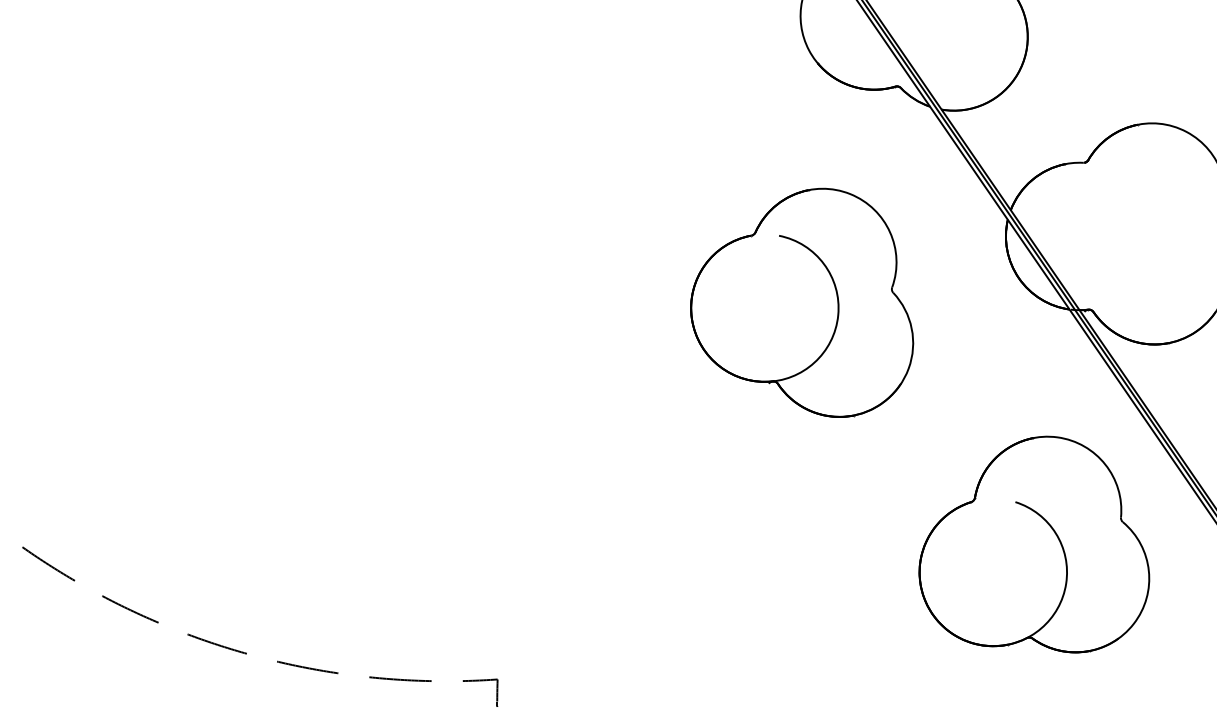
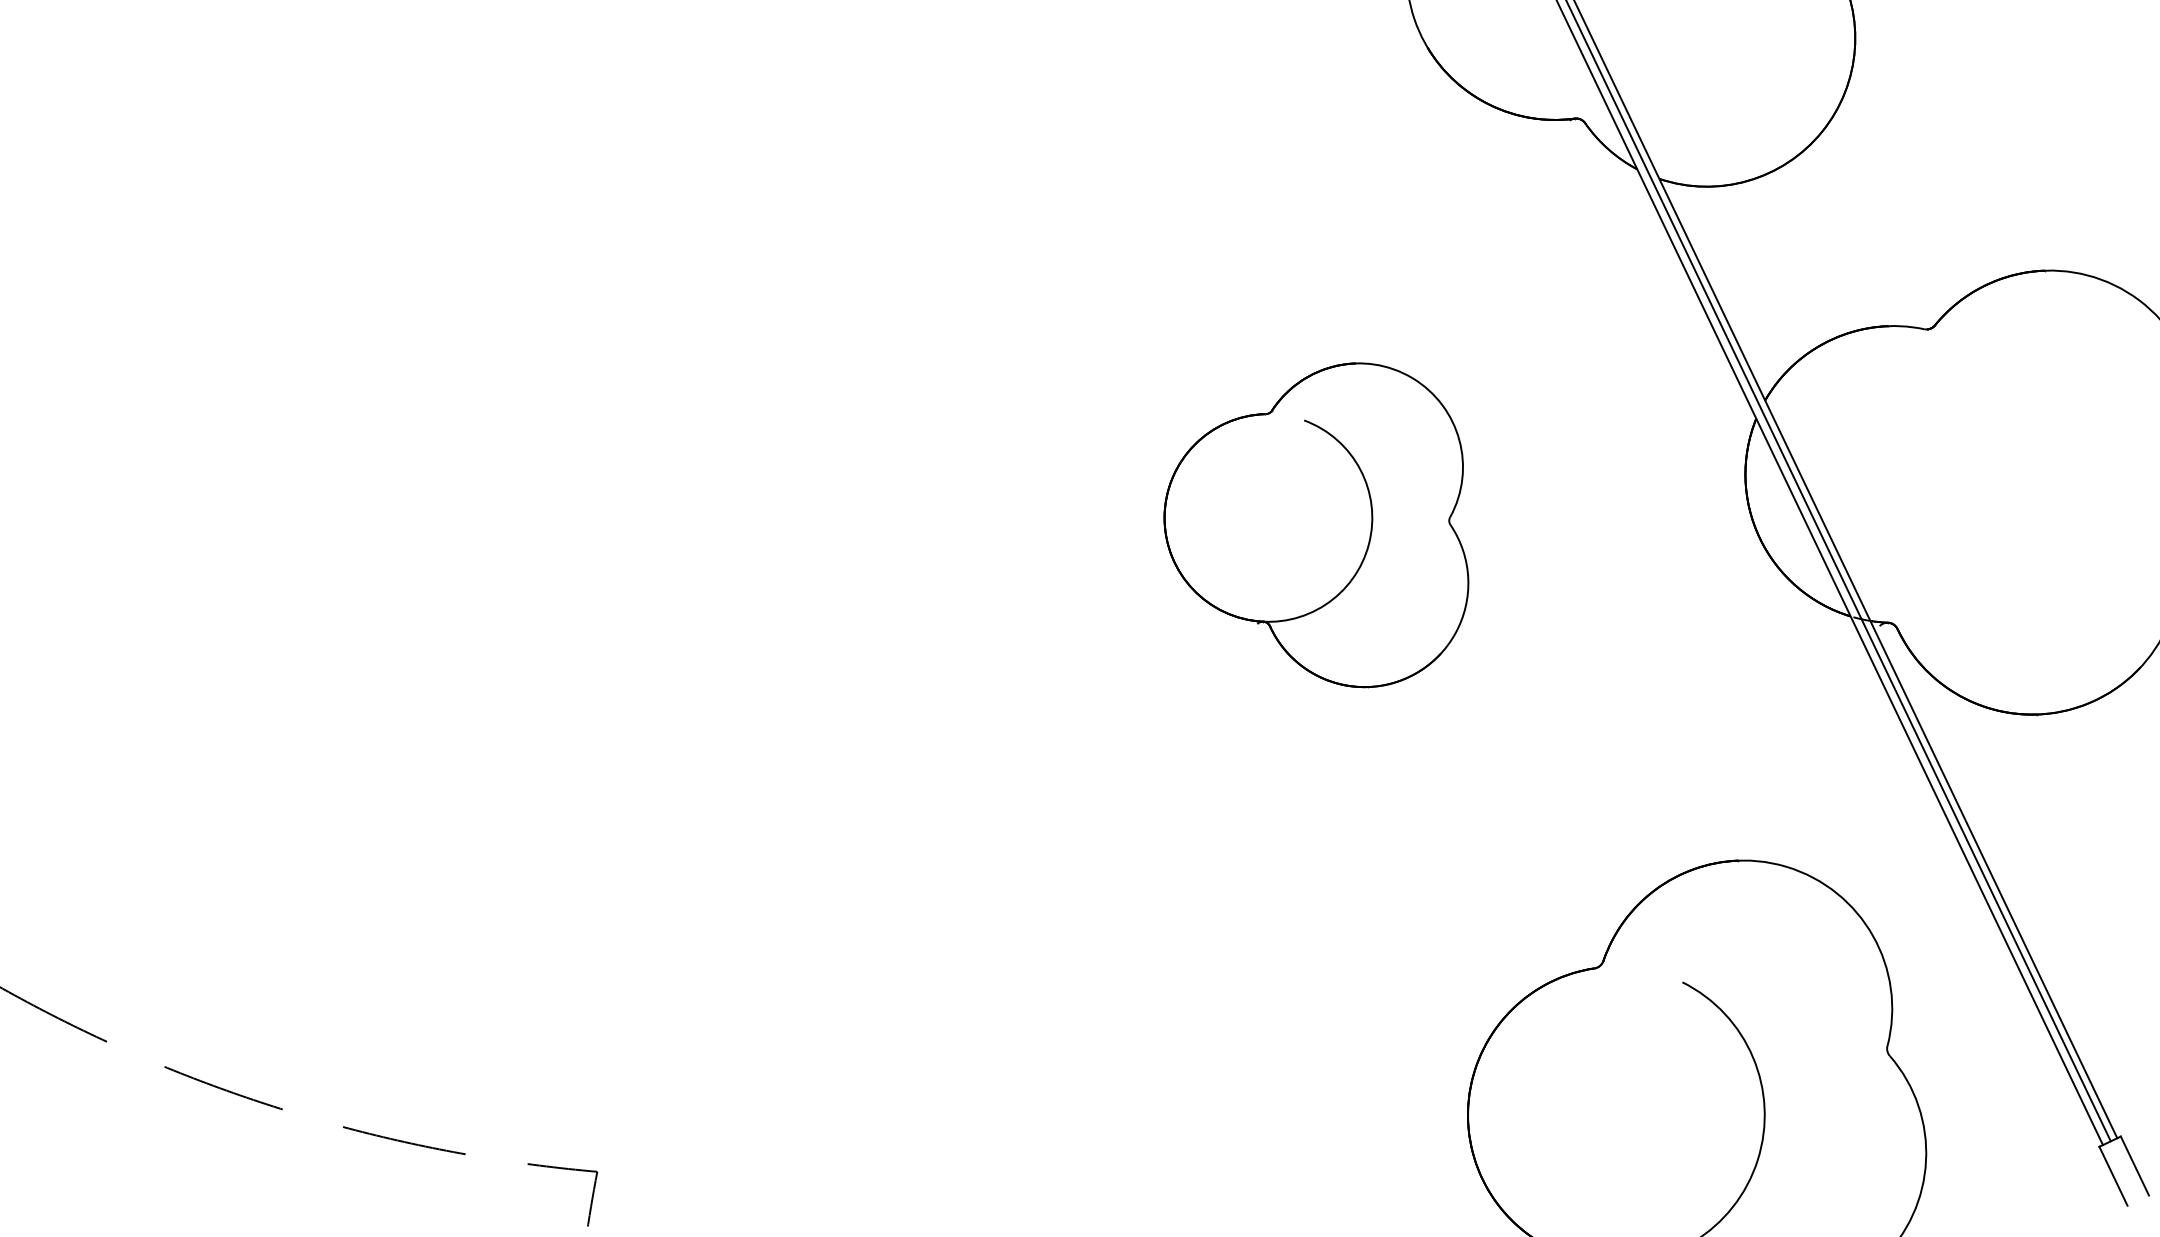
part: (802, 302) -> (1322, 518), size x0.7

